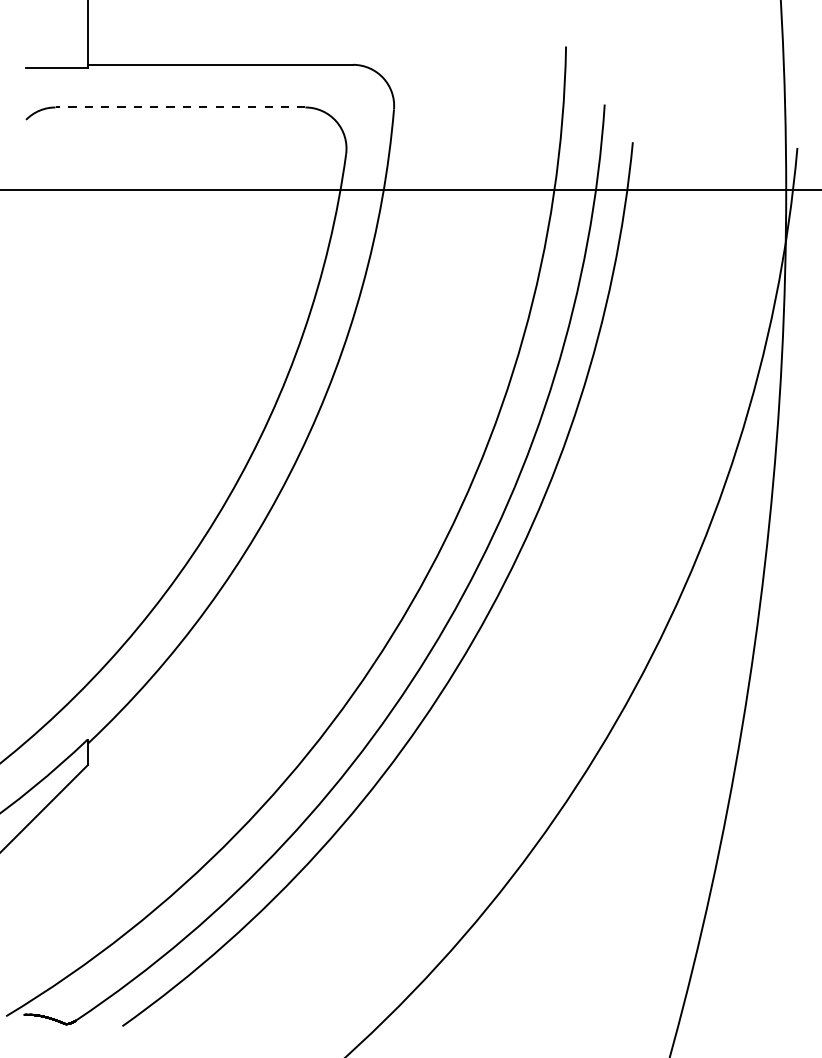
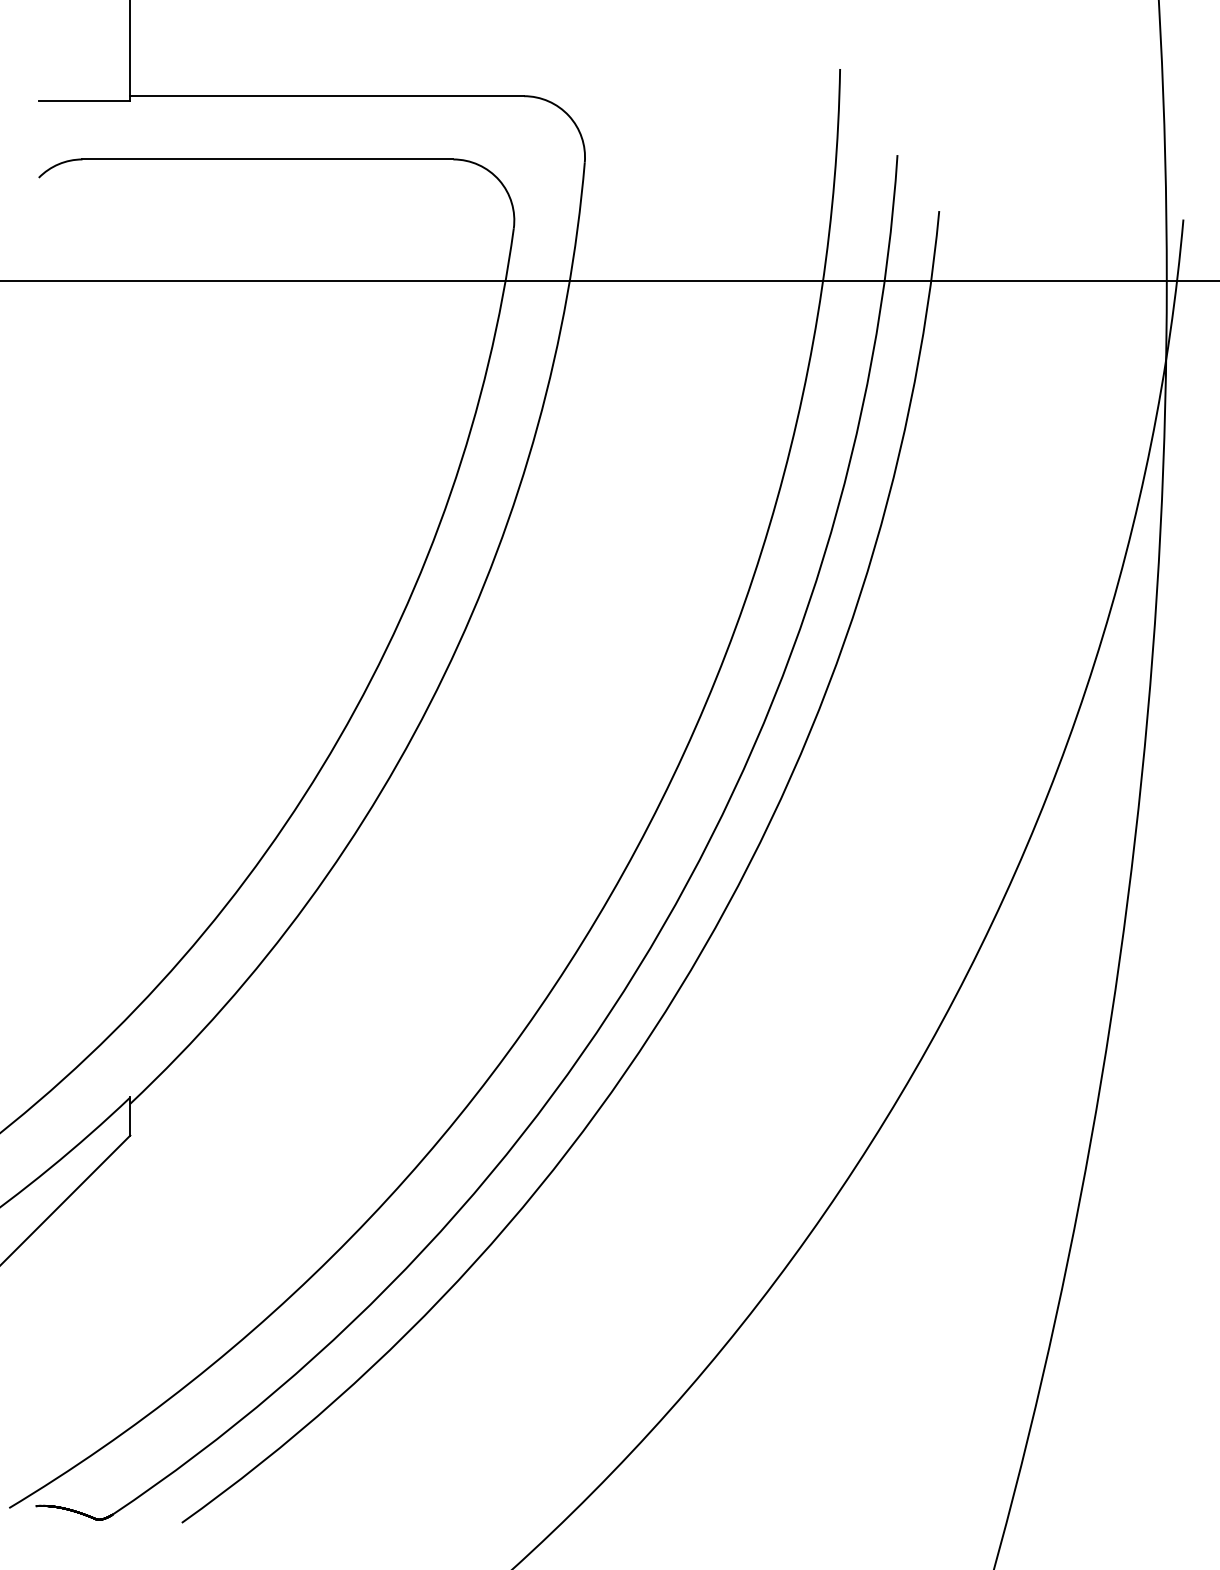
line: (180, 107) -> (267, 159), dashed -> solid

